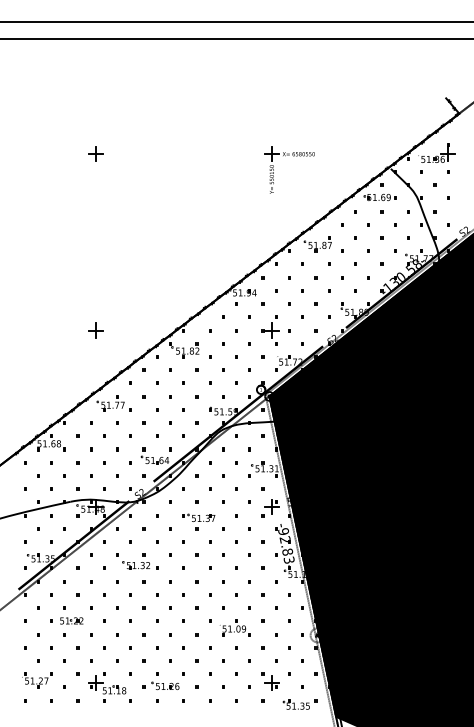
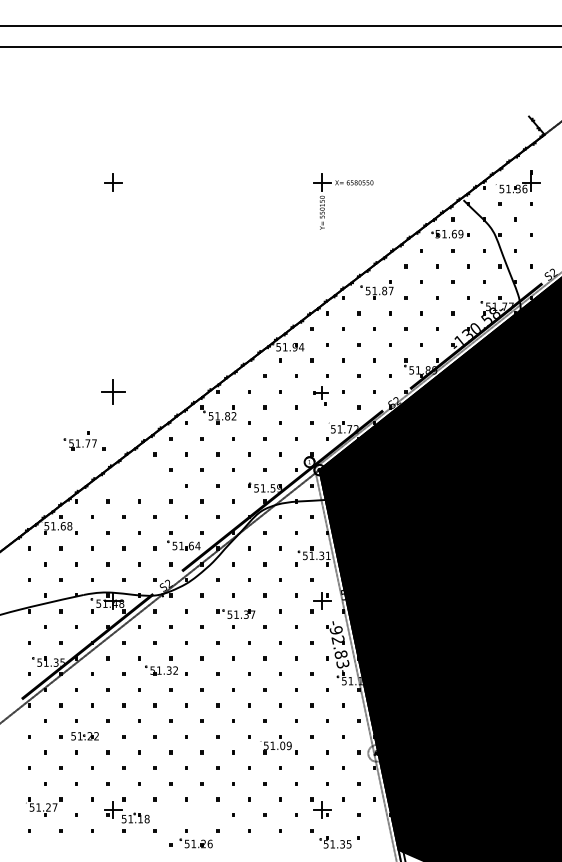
part: (95, 330) -> (113, 391), size x1.4
part: (270, 334) -> (320, 396), size x0.7
part: (114, 402) -> (84, 440), moved
part: (160, 686) -> (190, 843), moved
part: (299, 704) -> (339, 842), moved

